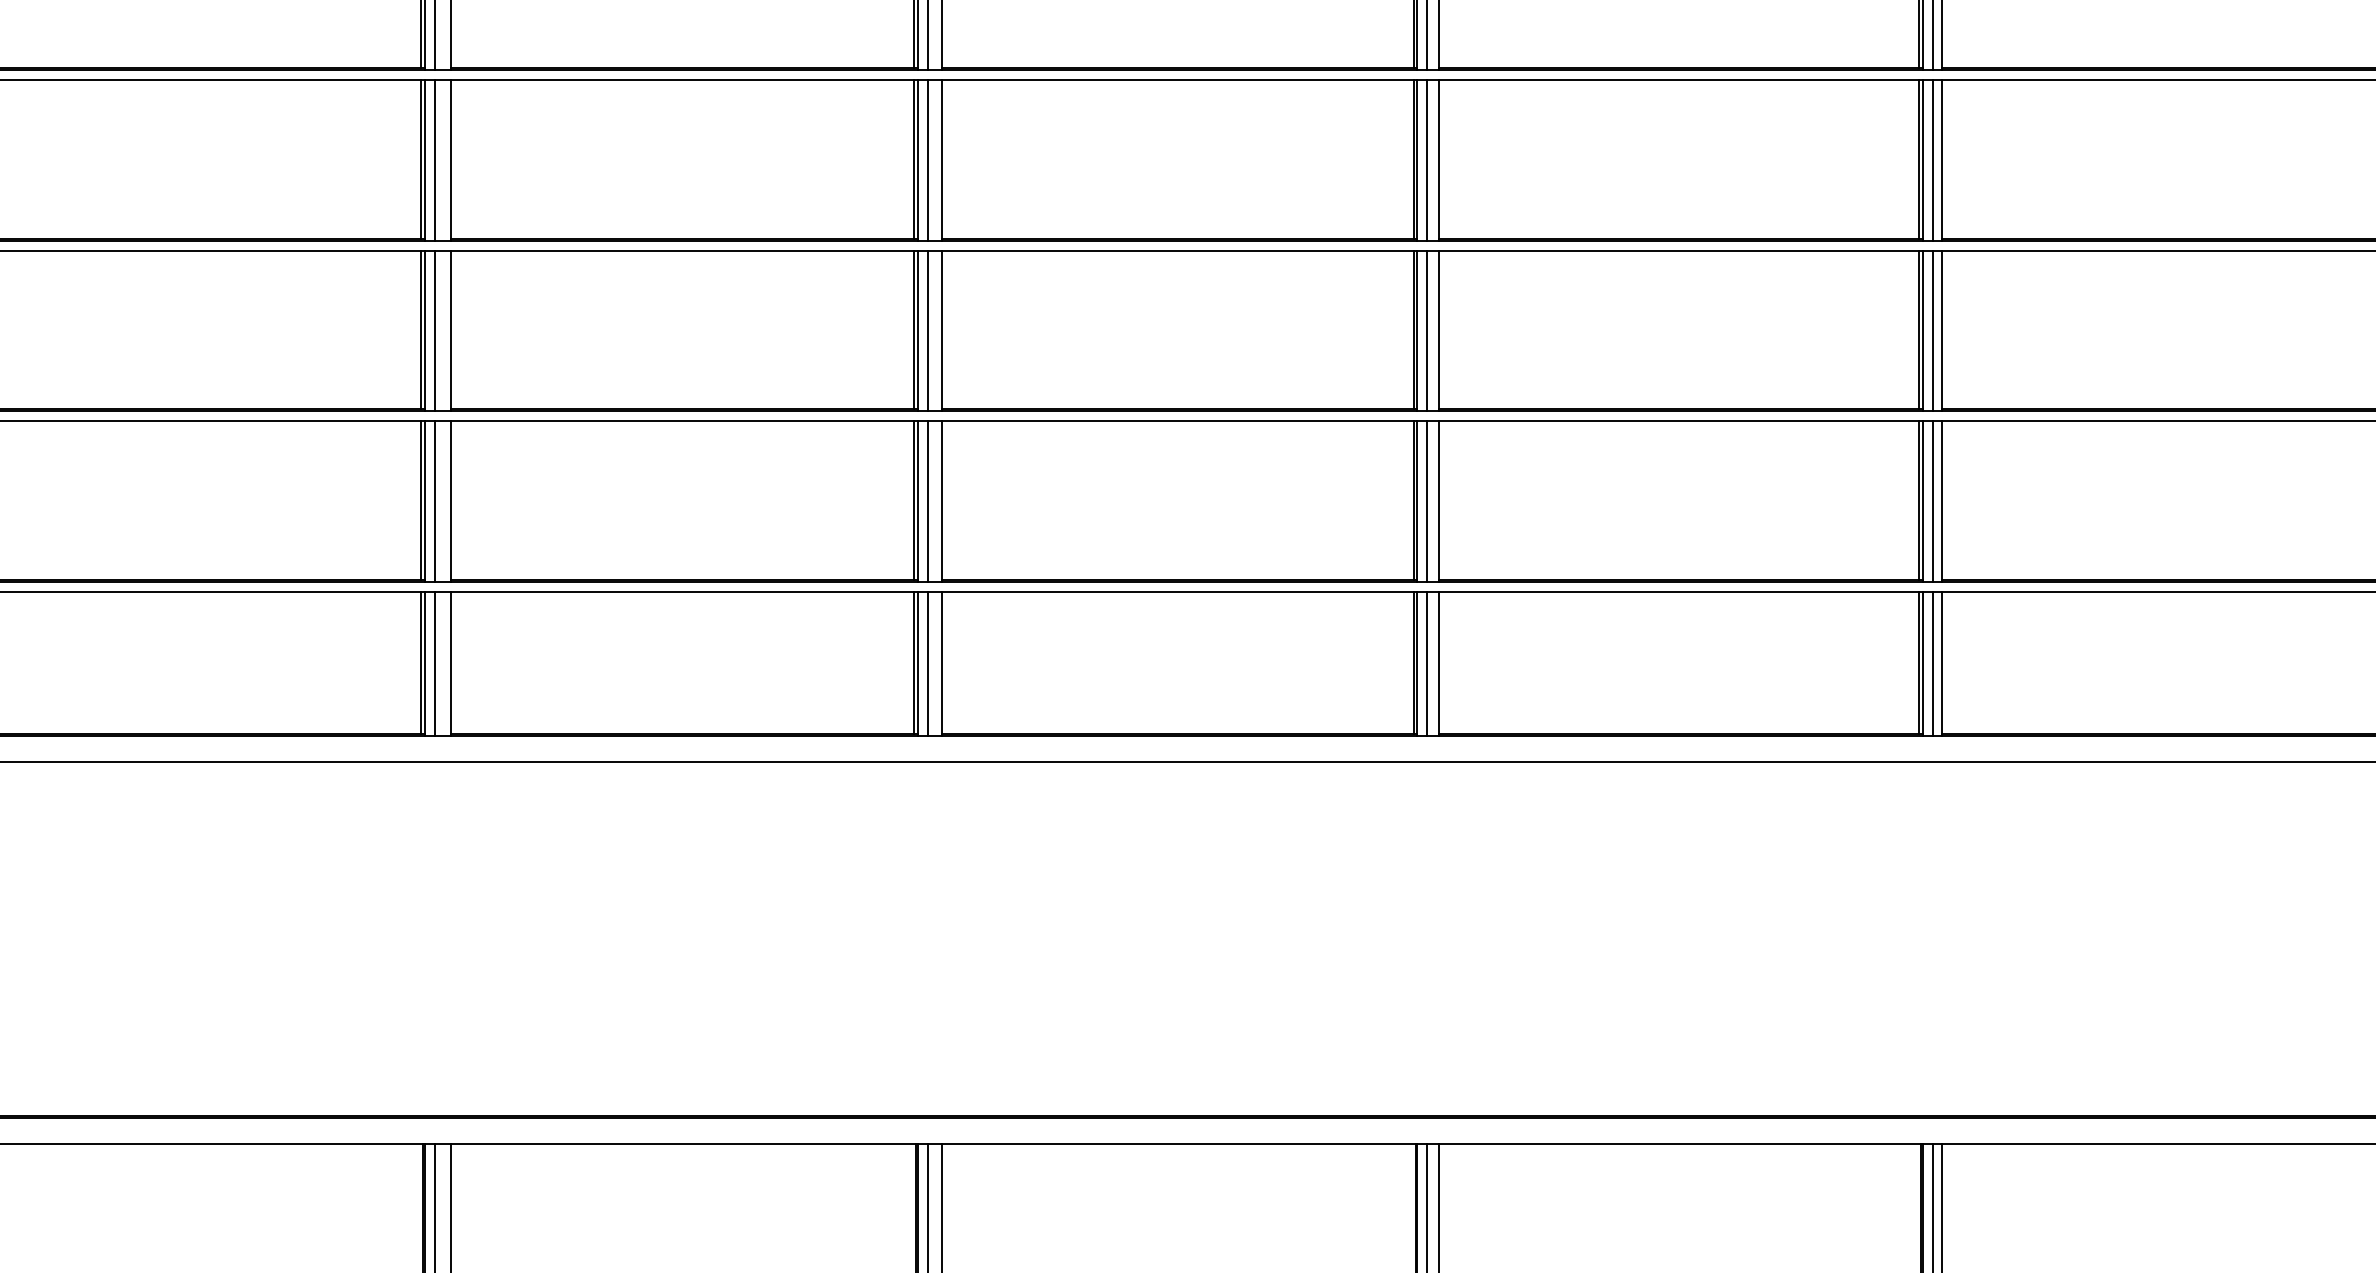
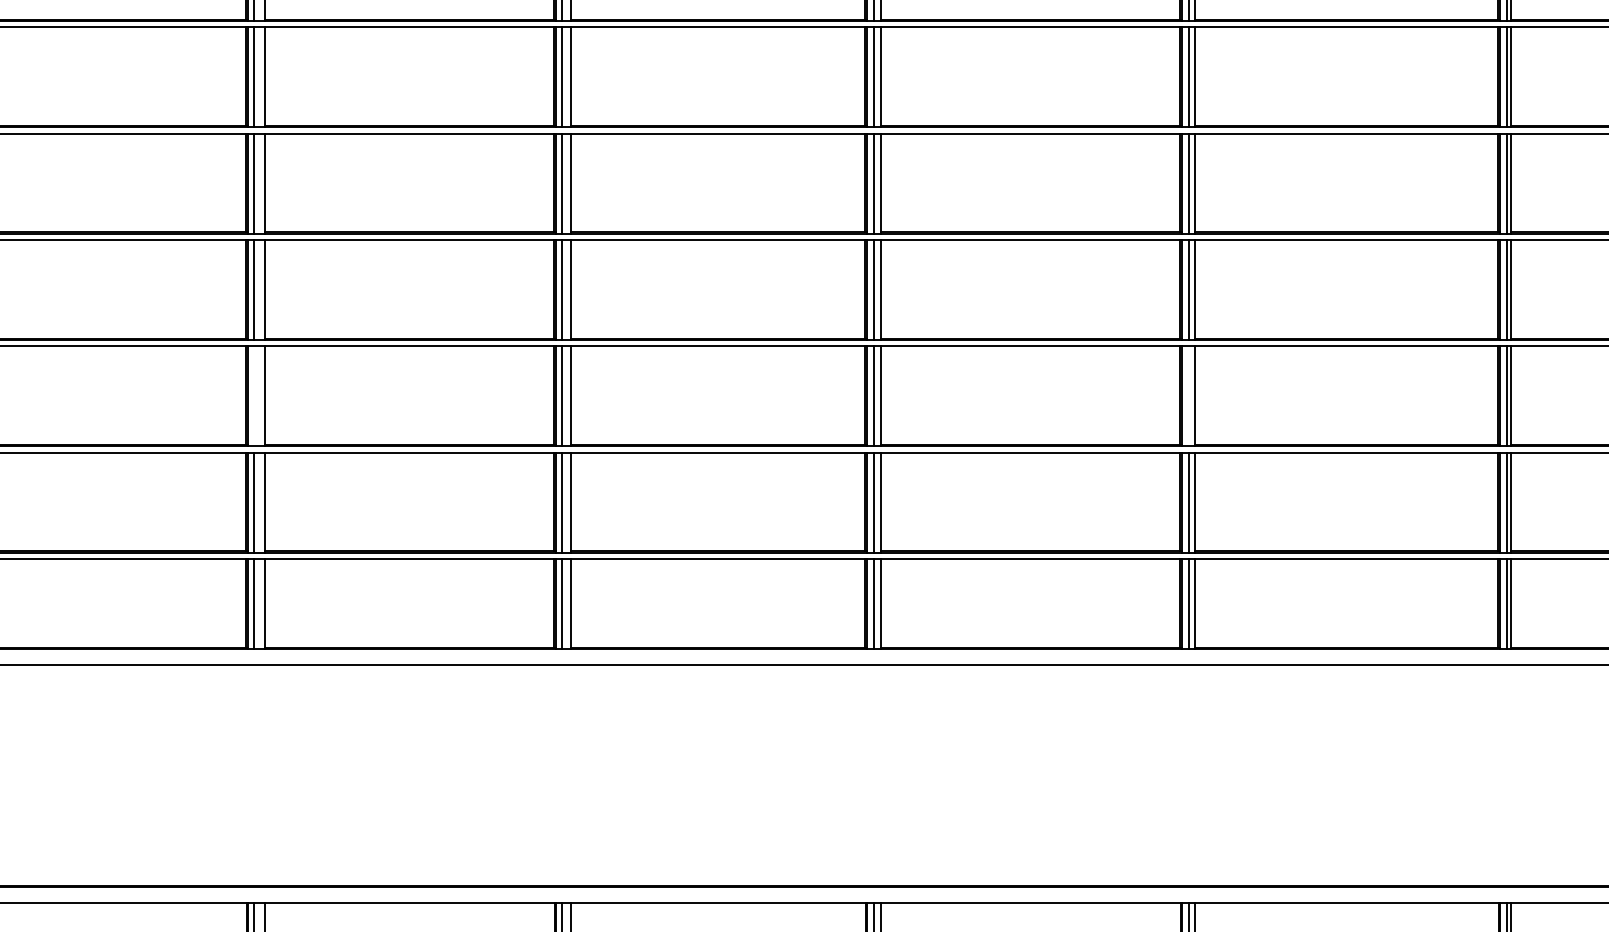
line: (434, 331) -> (254, 396), removed
line: (1932, 331) -> (1188, 396), removed

